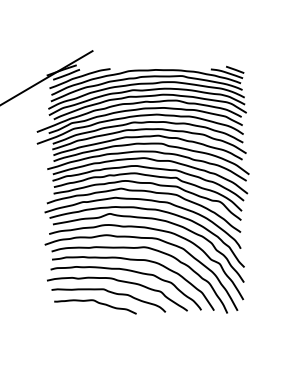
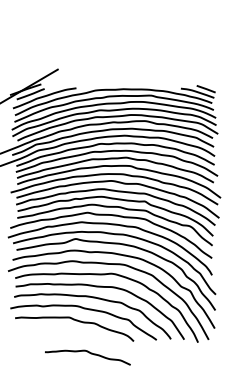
curve: (97, 303) -> (89, 354), moved

